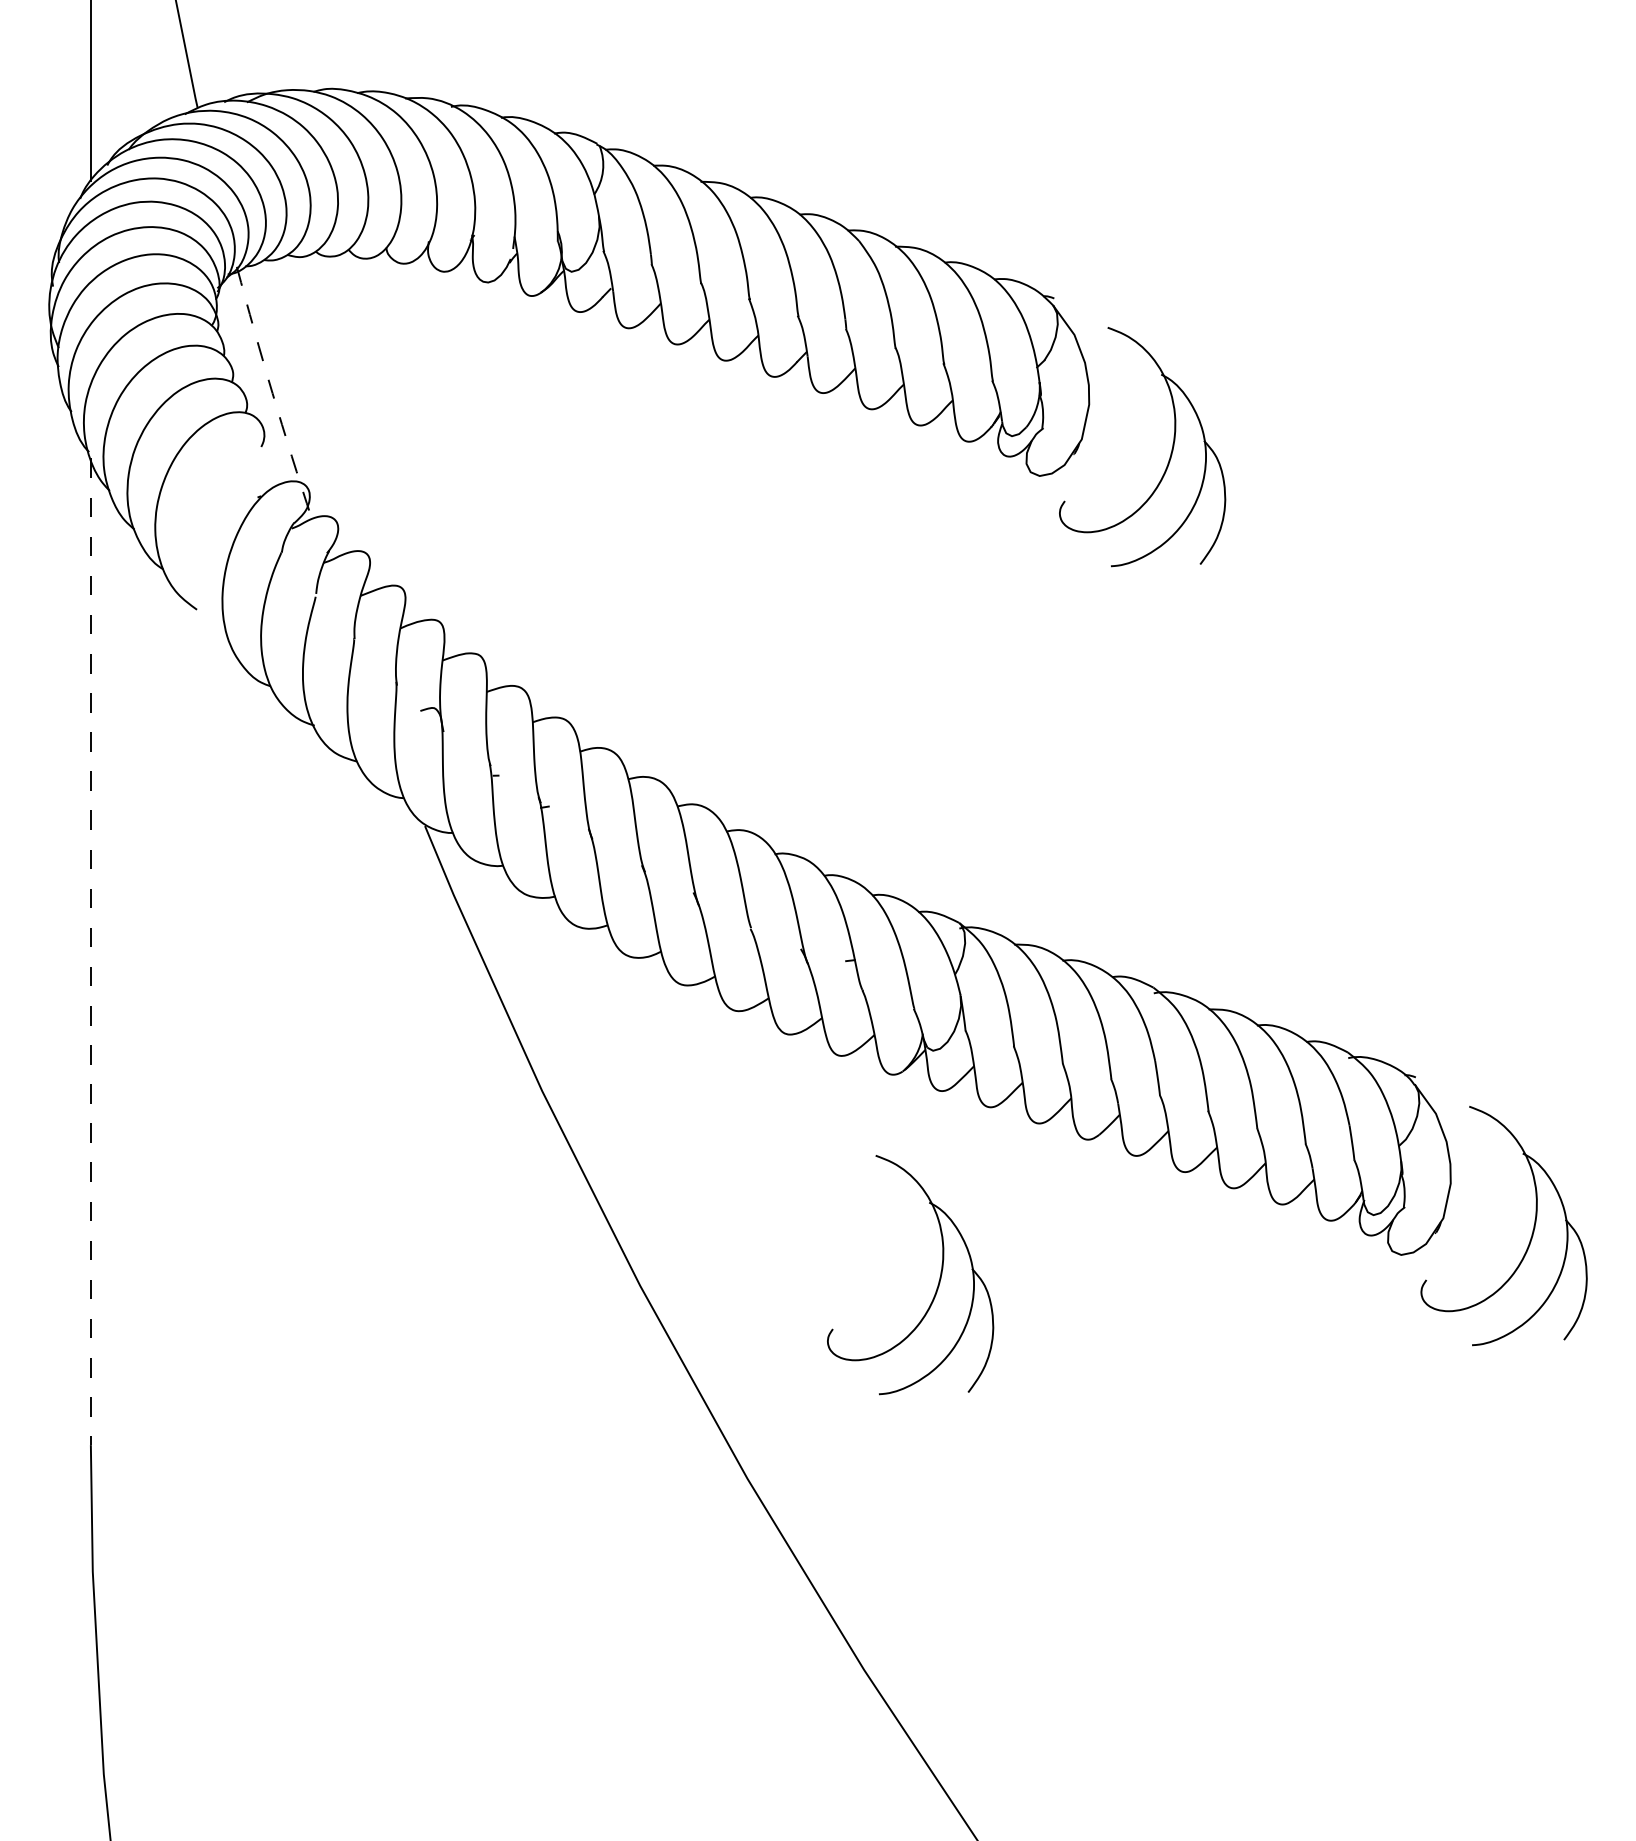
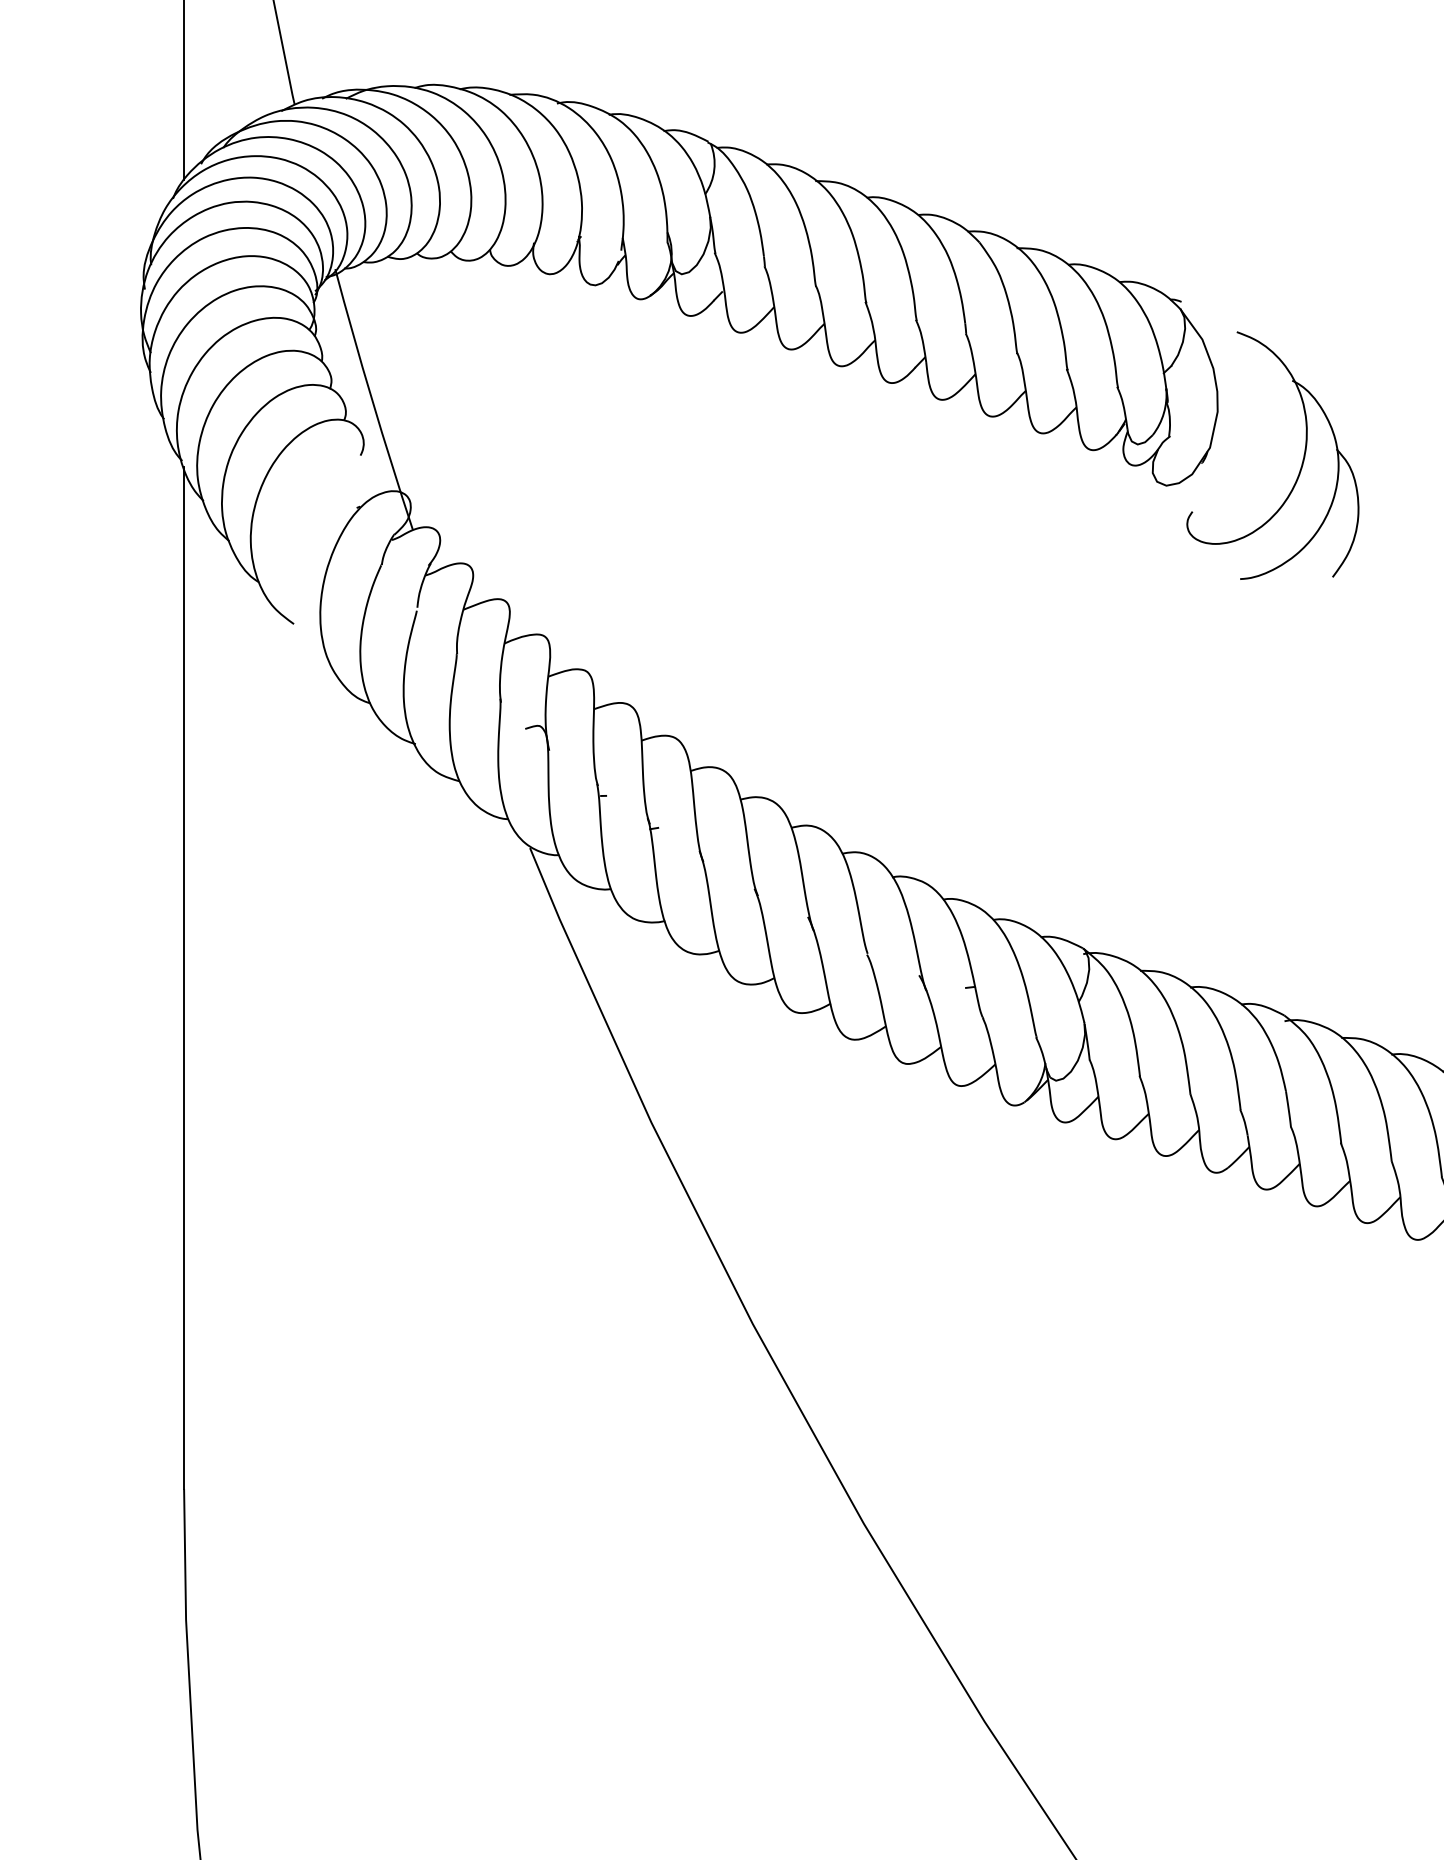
arc: (272, 393) -> (372, 400), dashed -> solid
line: (90, 952) -> (183, 978), dashed -> solid
part: (938, 1281) -> (1061, 1319), removed

